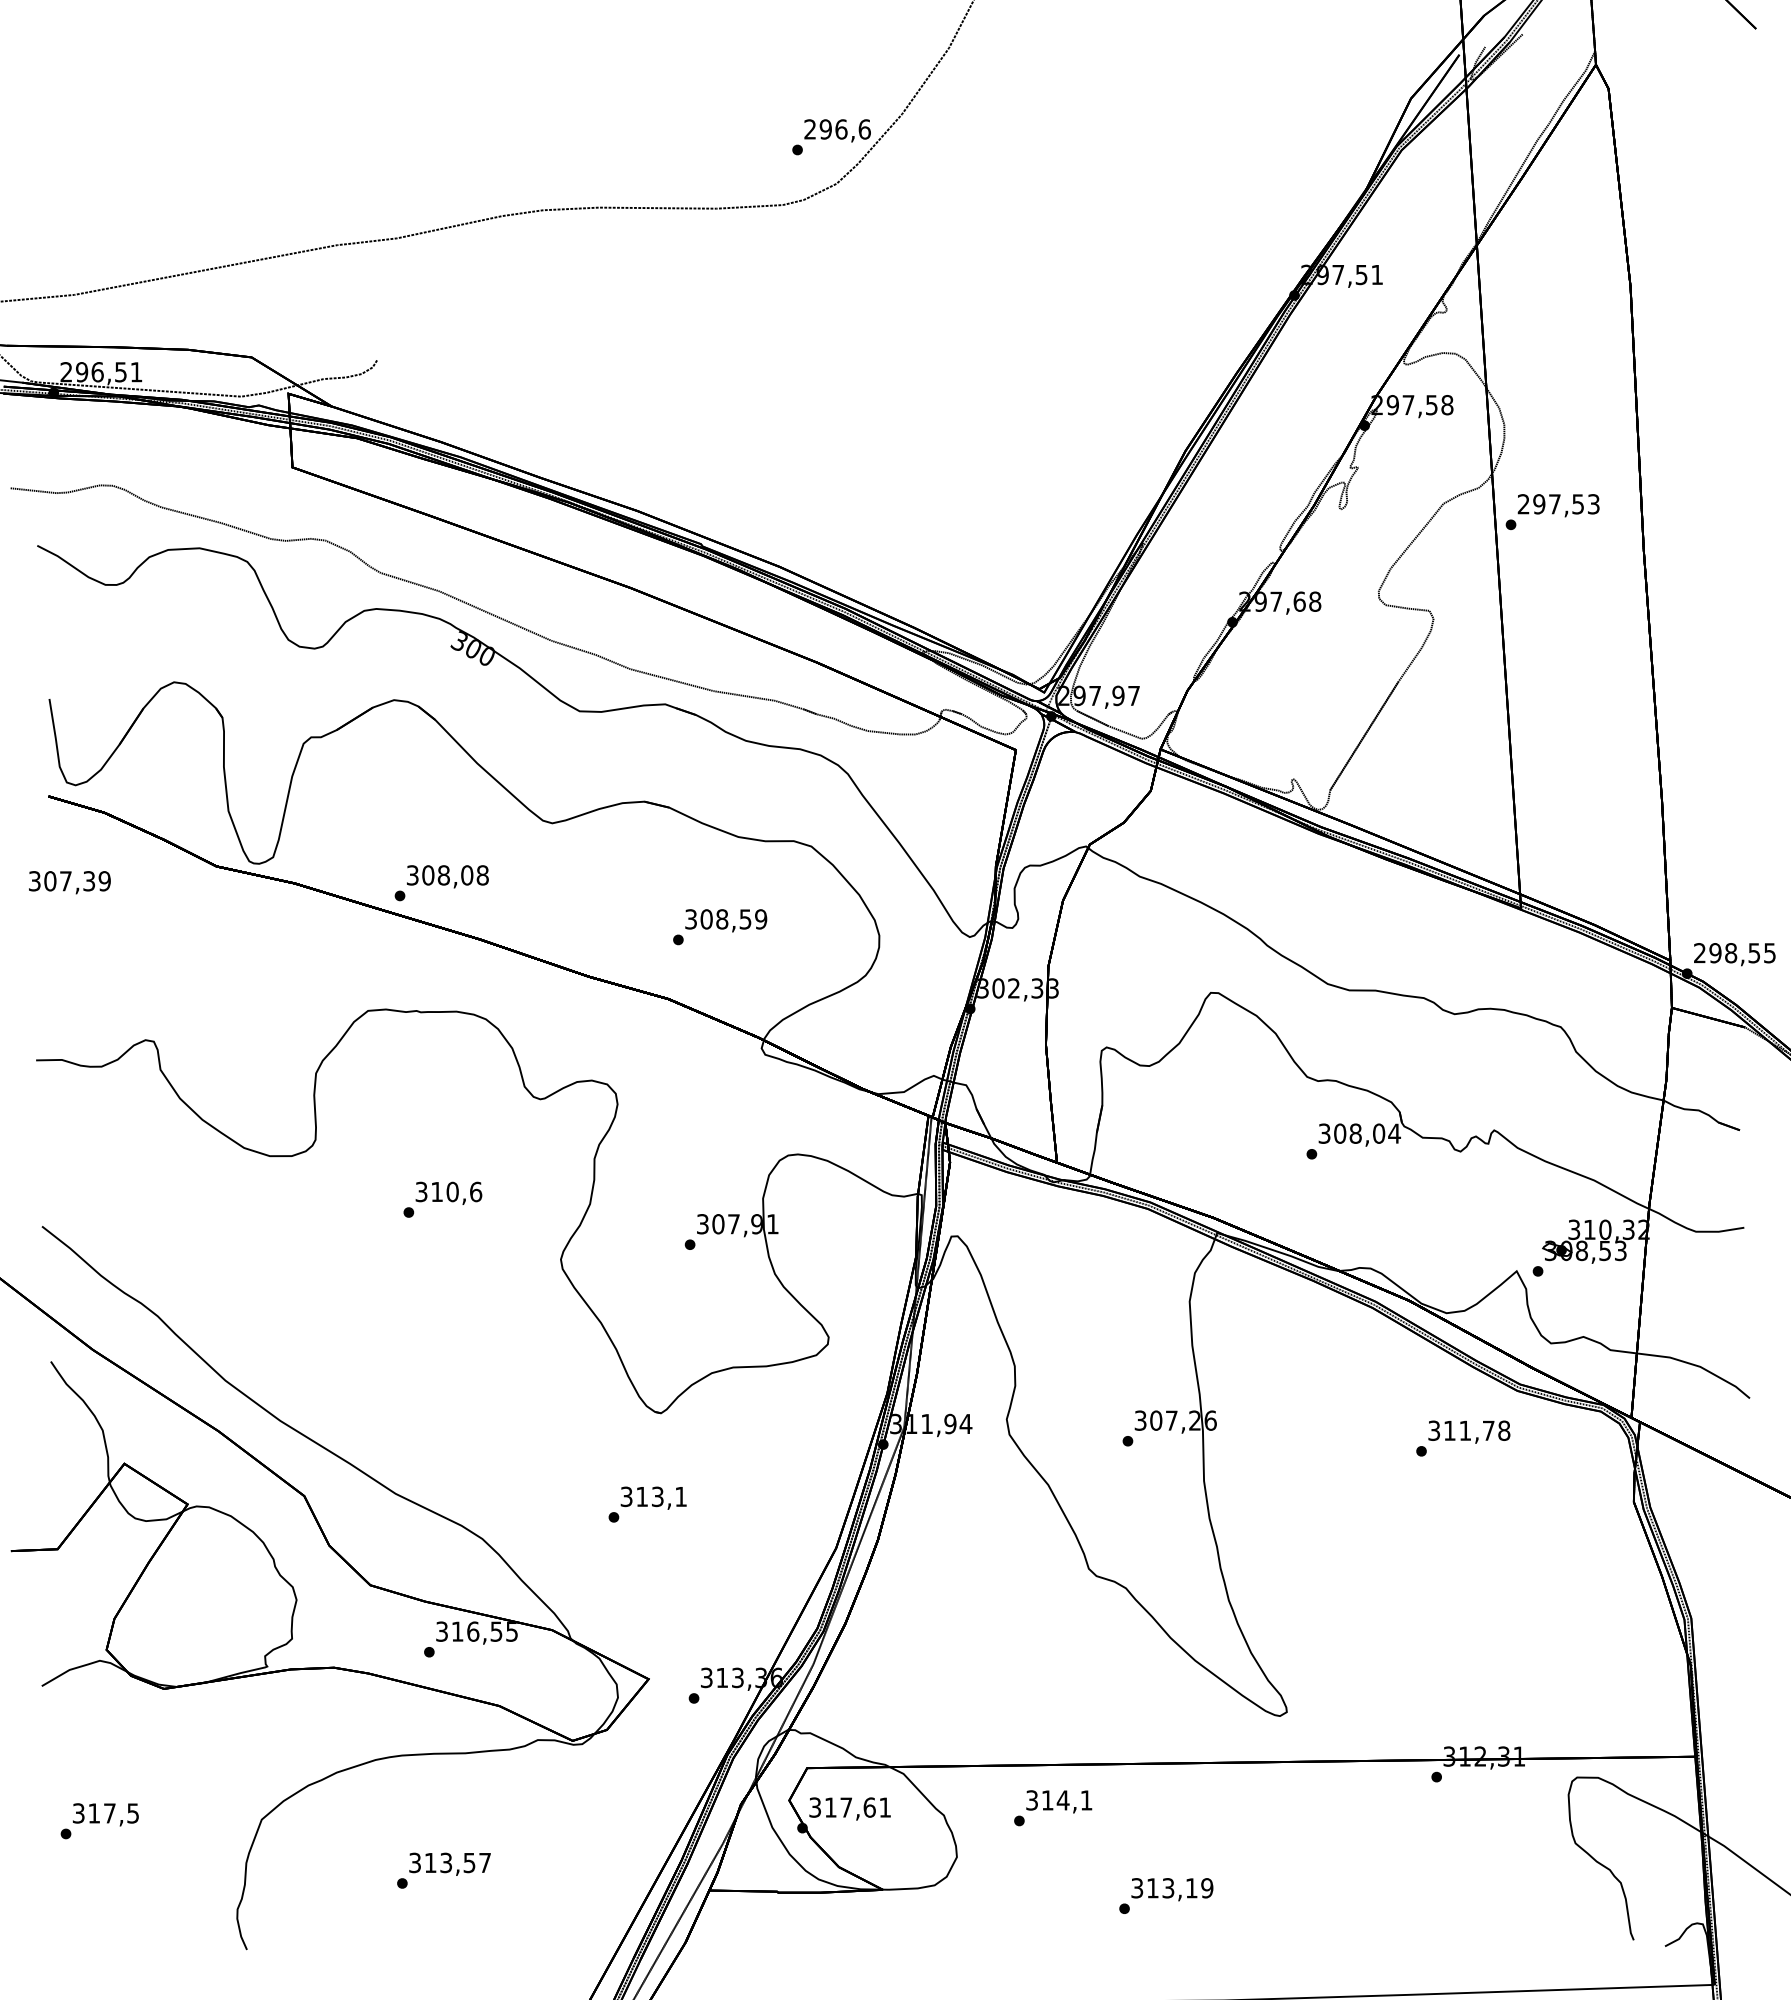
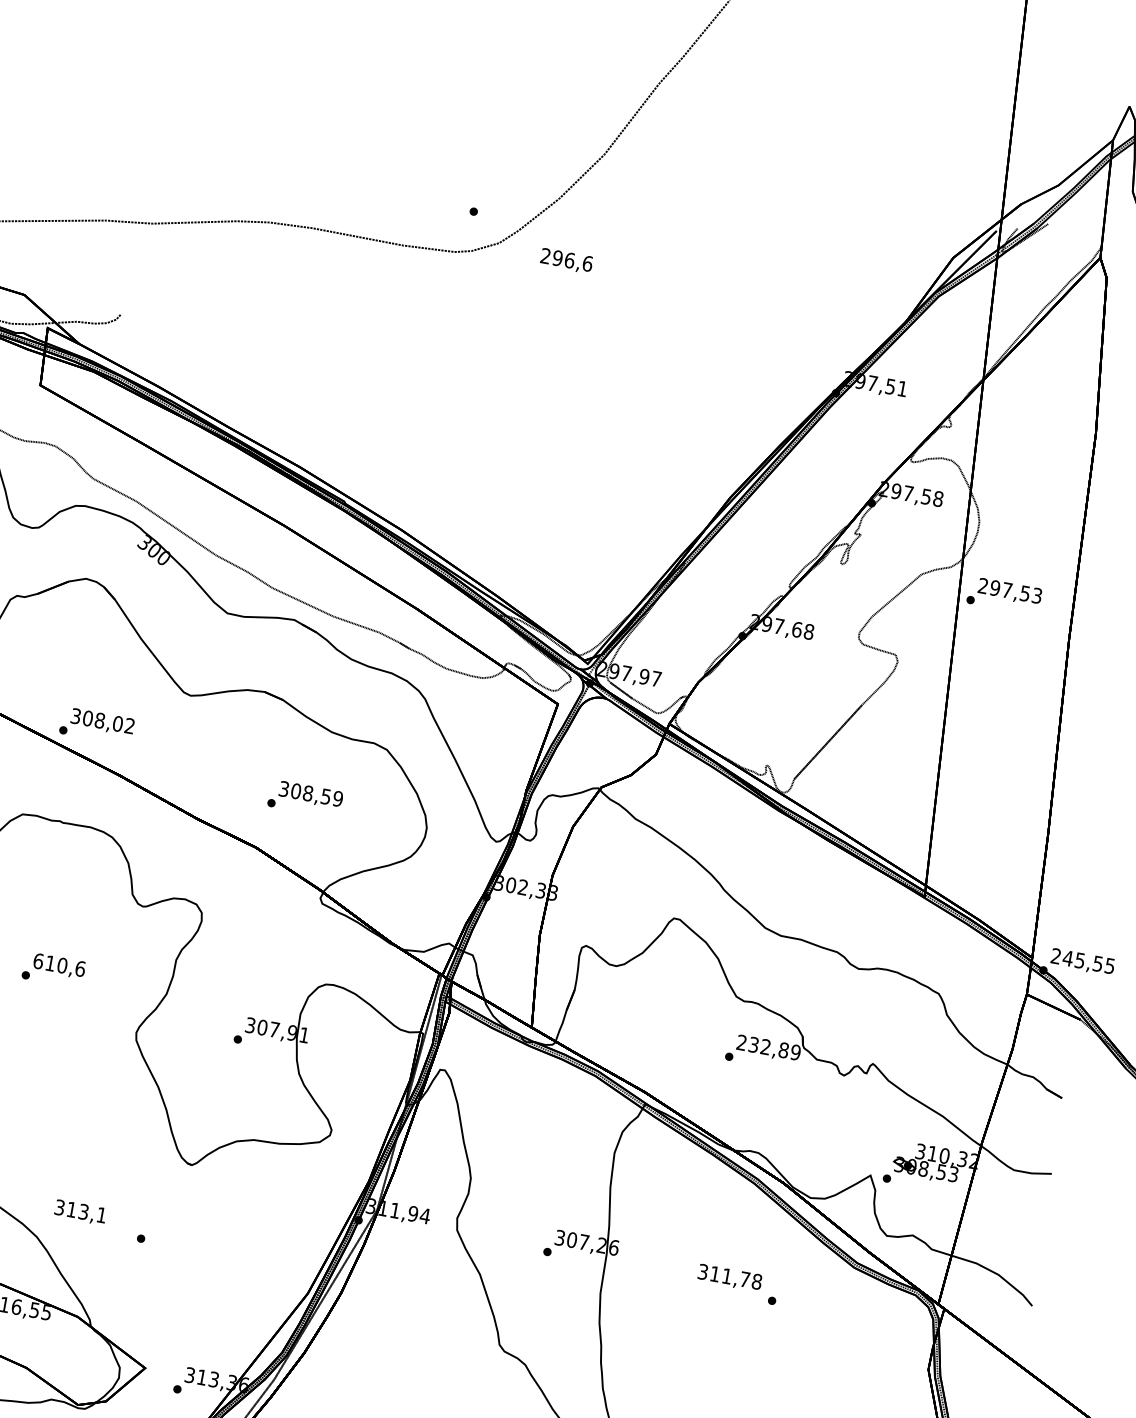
text: (837, 130) -> (566, 260), moved
text: (482, 875) -> (129, 726), 308,08 -> 308,02
text: (1723, 953) -> (1074, 959), 298,55 -> 245,55
text: (1359, 1133) -> (768, 1047), 308,04 -> 232,89
text: (421, 1191) -> (38, 960), 310,6 -> 610,6
text: (1469, 1431) -> (730, 1277), moved
text: (653, 1497) -> (80, 1211), moved

